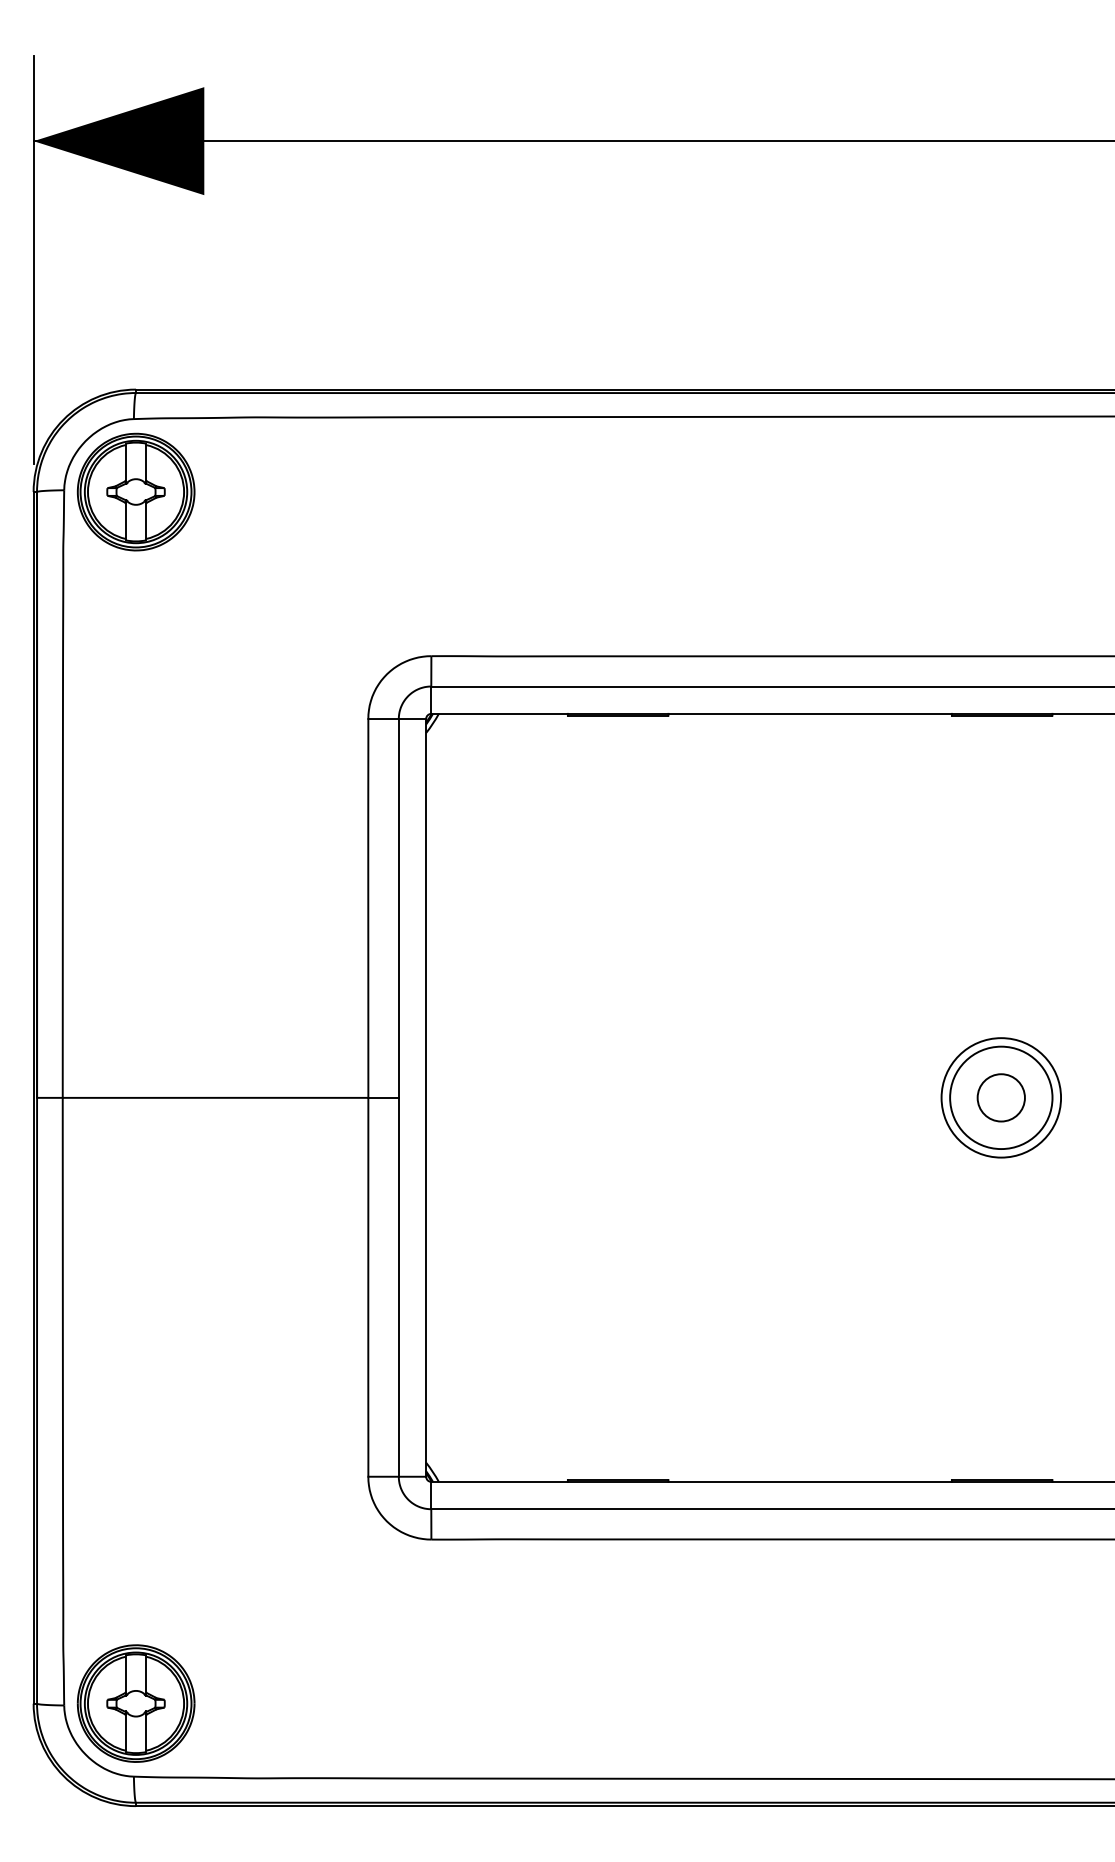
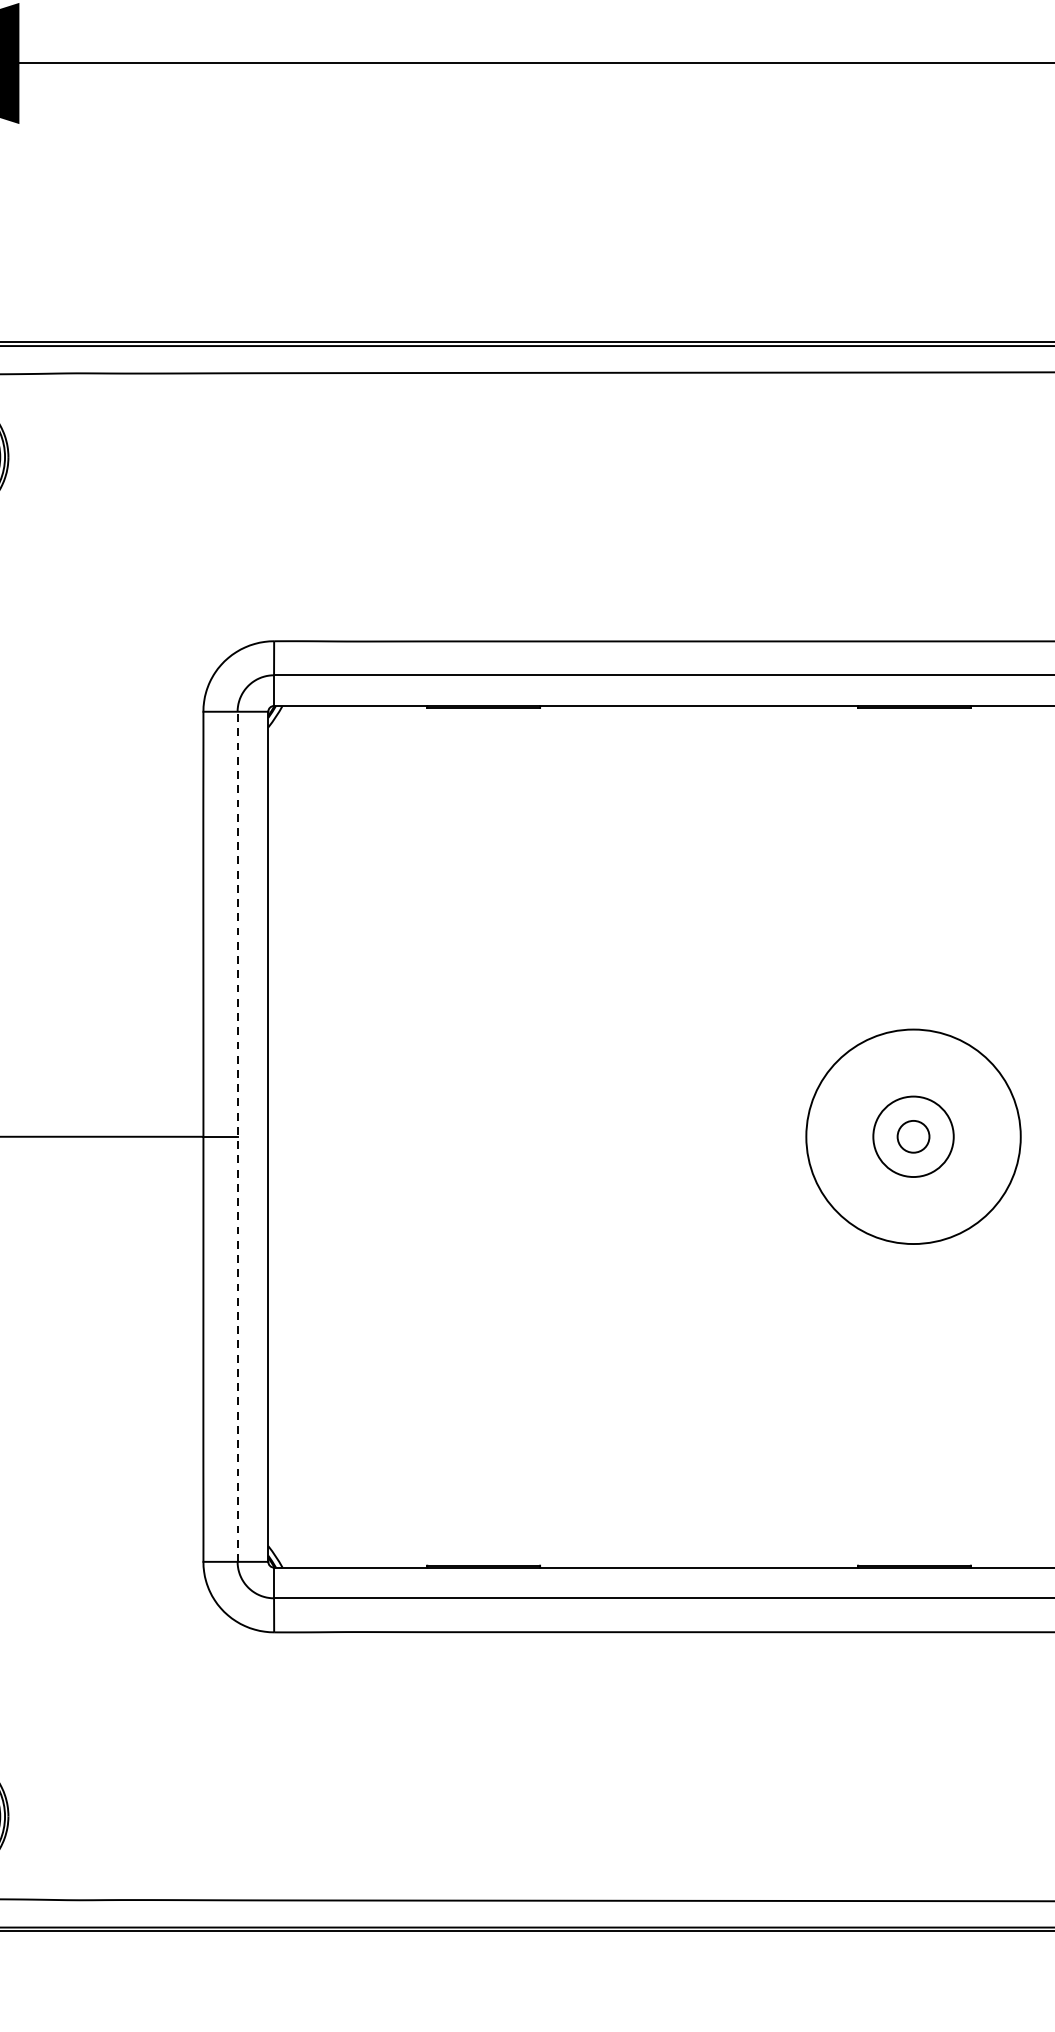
line: (398, 1097) -> (237, 1136), solid -> dashed
circle: (1000, 1097) -> (912, 1136), size x0.6
circle: (1001, 1097) -> (913, 1136), size x0.7
circle: (1001, 1097) -> (913, 1136), size x1.6

